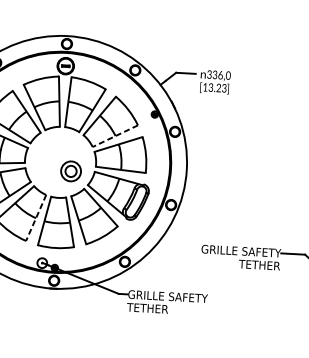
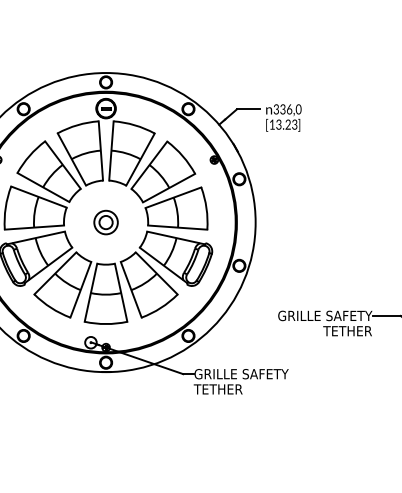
line: (115, 136) -> (169, 188), dashed -> solid
part: (70, 171) -> (105, 222), moved
line: (35, 217) -> (80, 289), dashed -> solid

